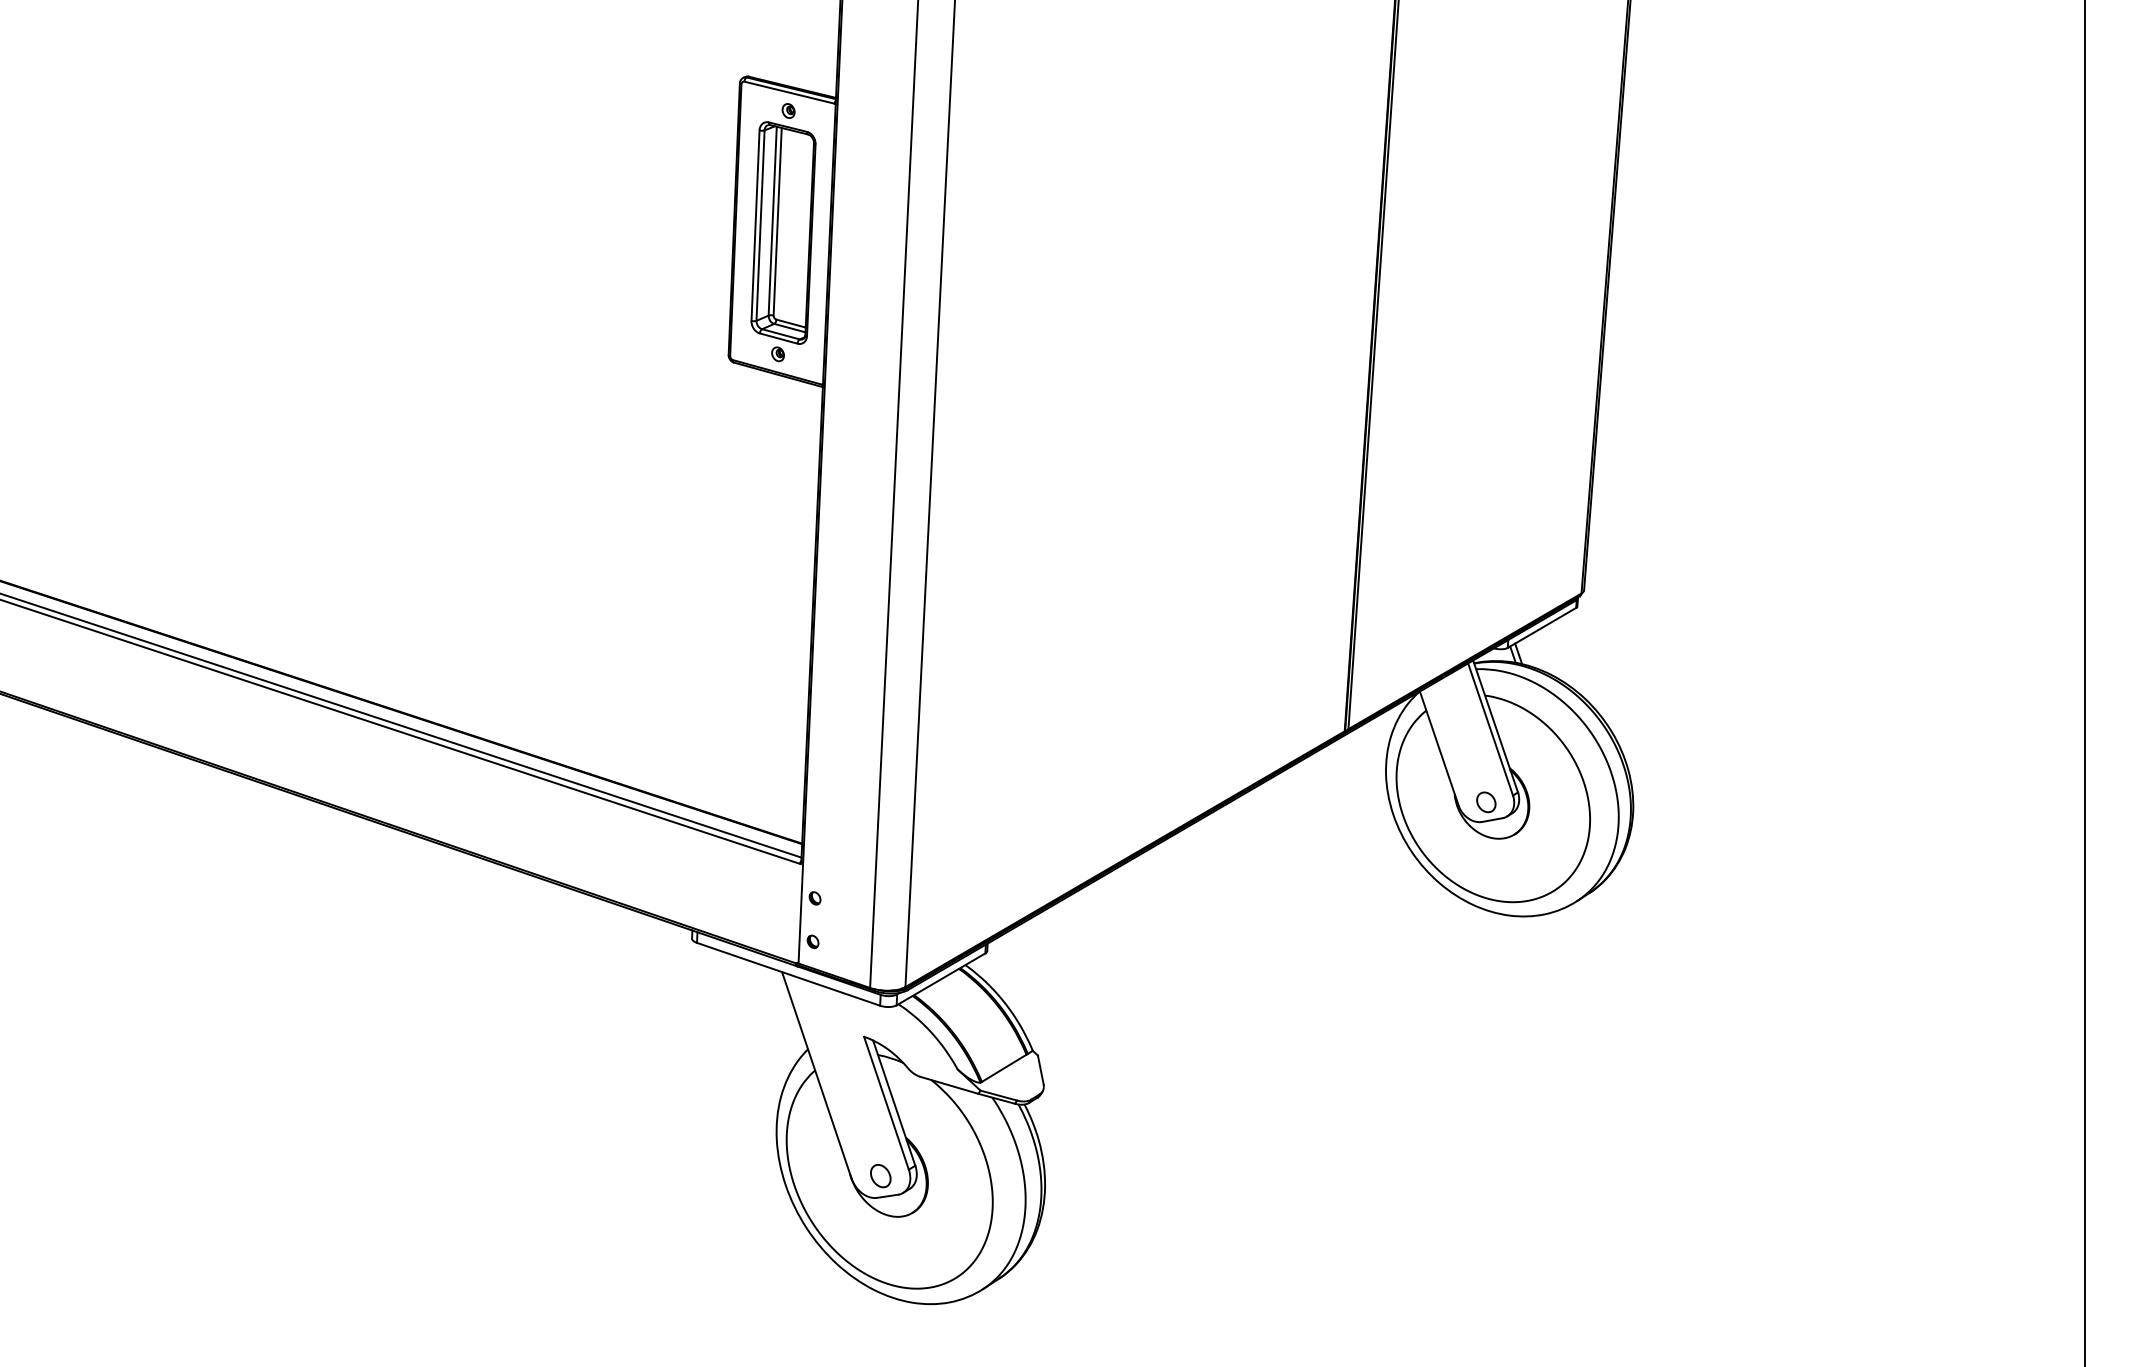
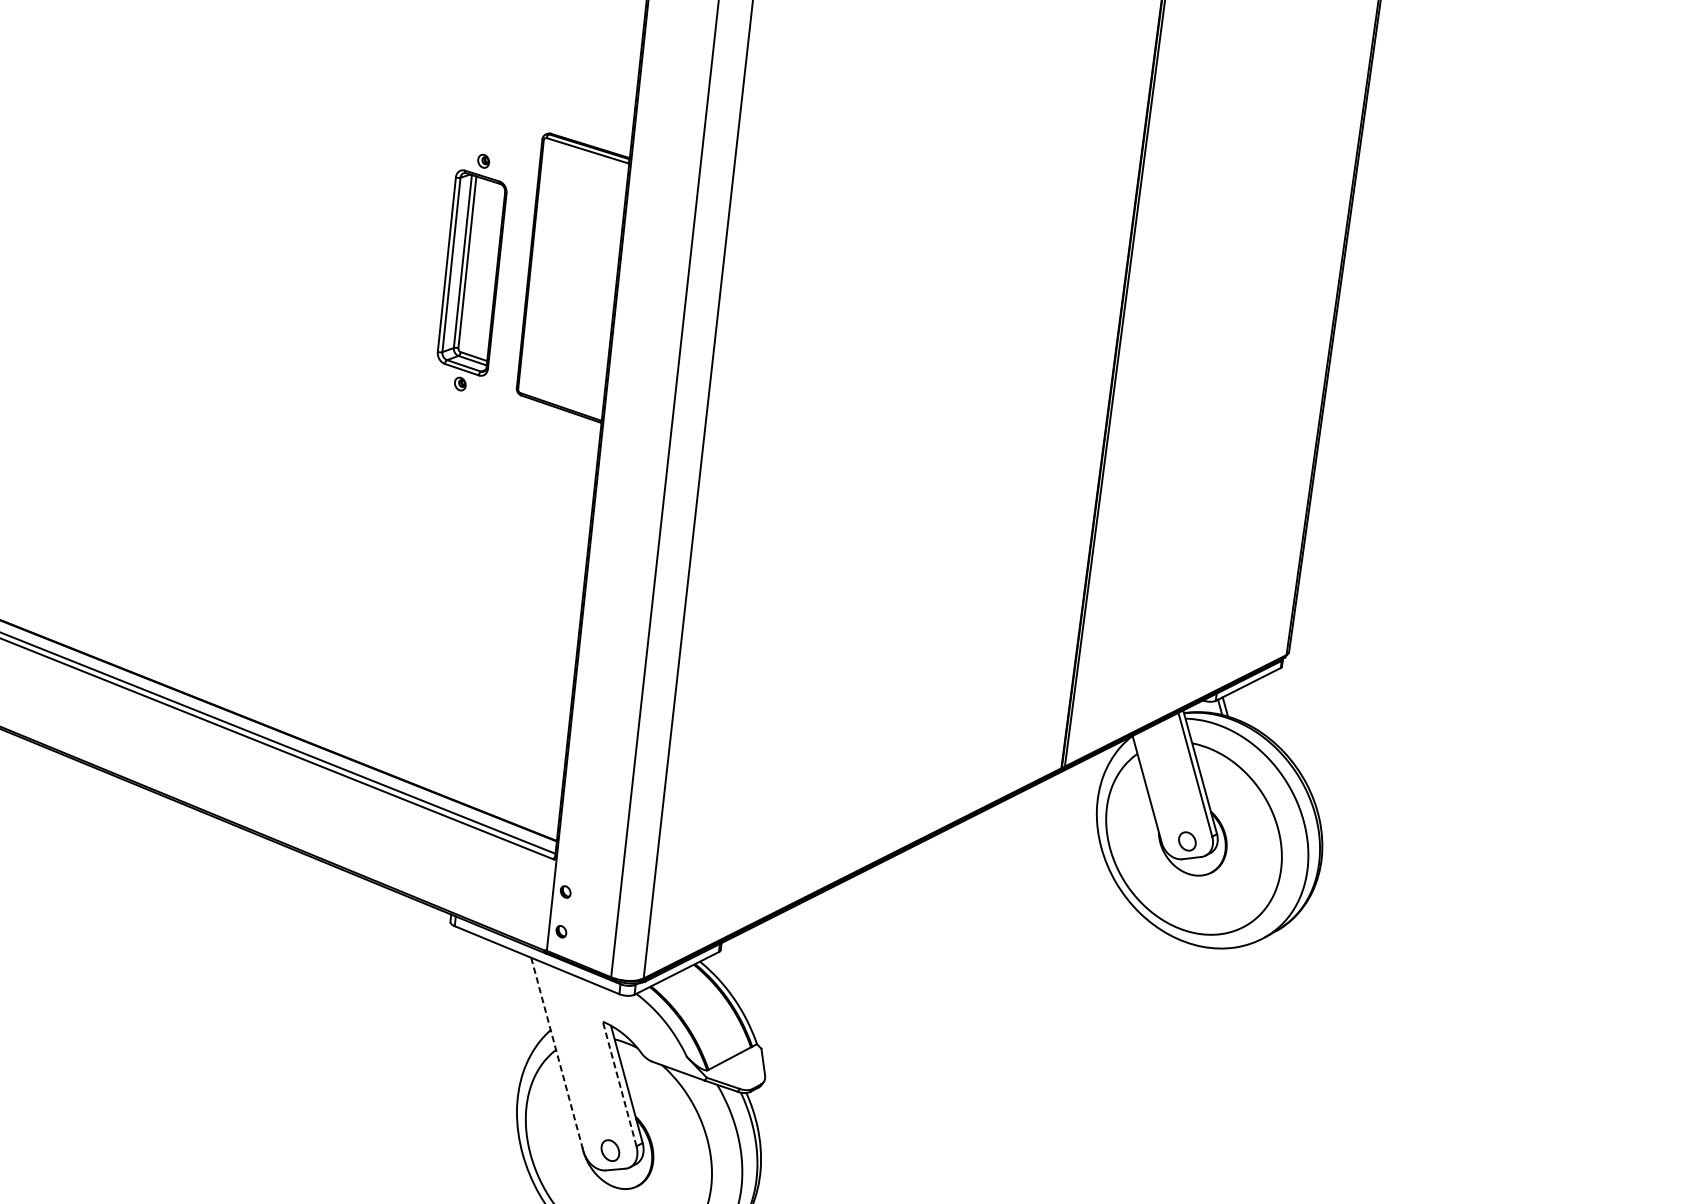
part: (783, 232) -> (472, 272), moved
line: (816, 1075) -> (557, 1054), solid -> dashed
line: (886, 1102) -> (619, 1083), solid -> dashed

